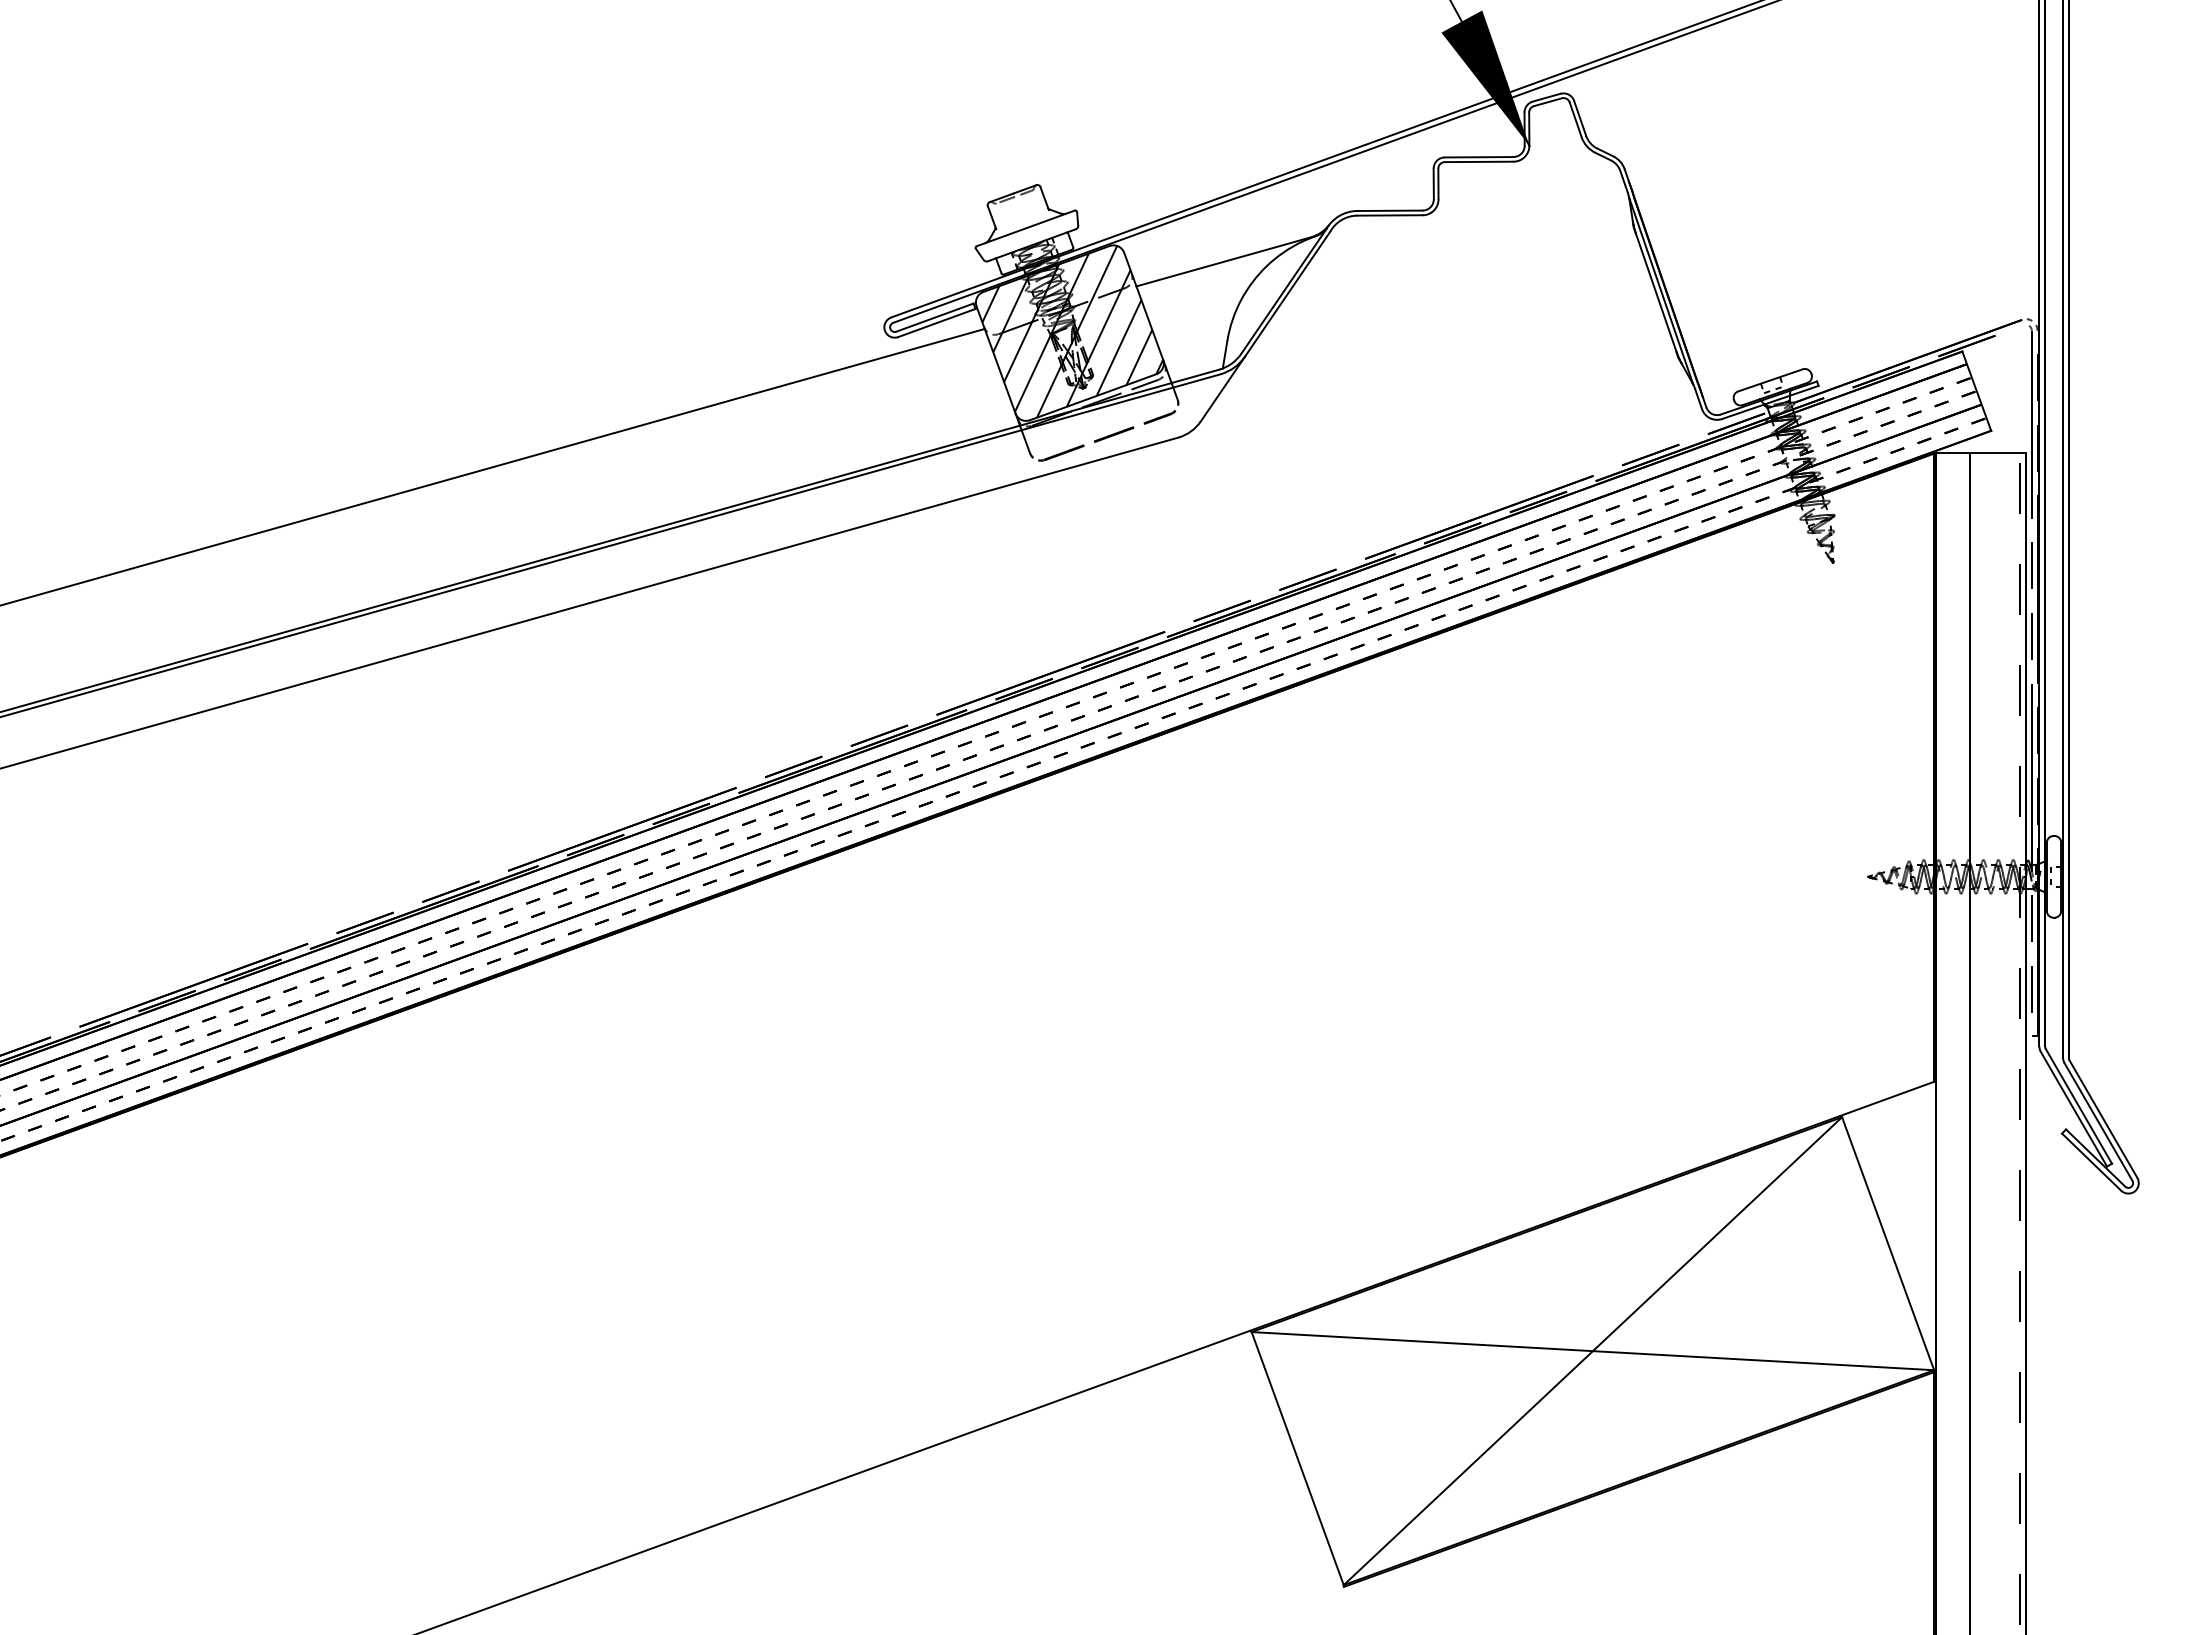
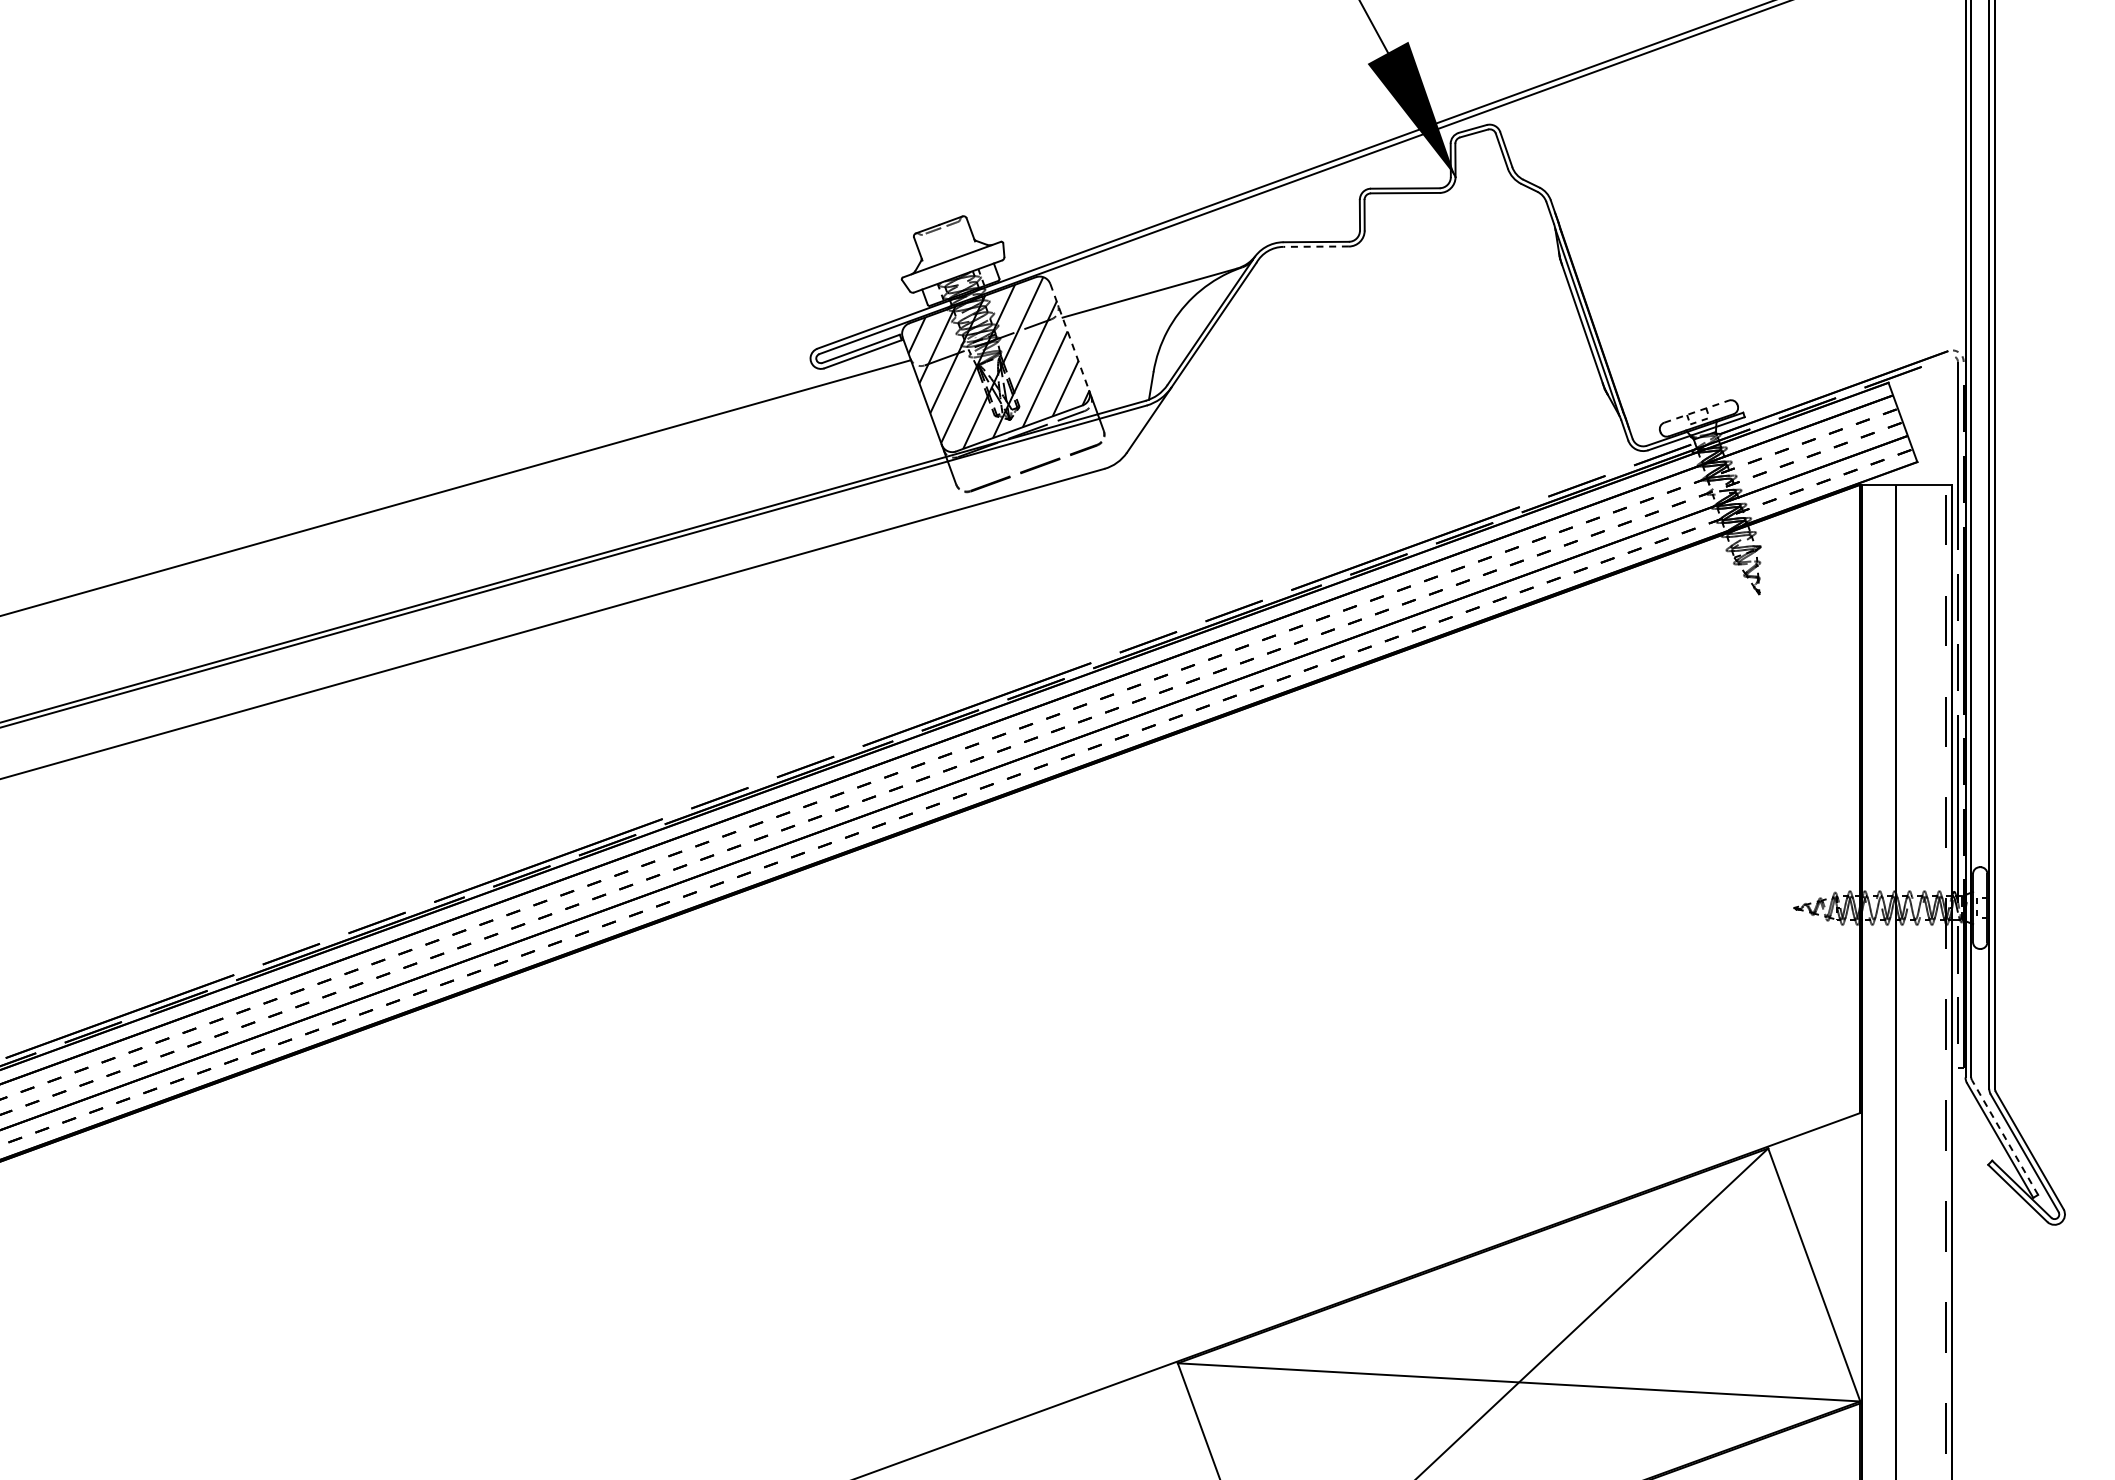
line: (1390, 215) -> (1316, 246), solid -> dashed
line: (1143, 306) -> (1069, 337), solid -> dashed
line: (1770, 380) -> (1696, 411), solid -> dashed
line: (2078, 1105) -> (2004, 1136), solid -> dashed

